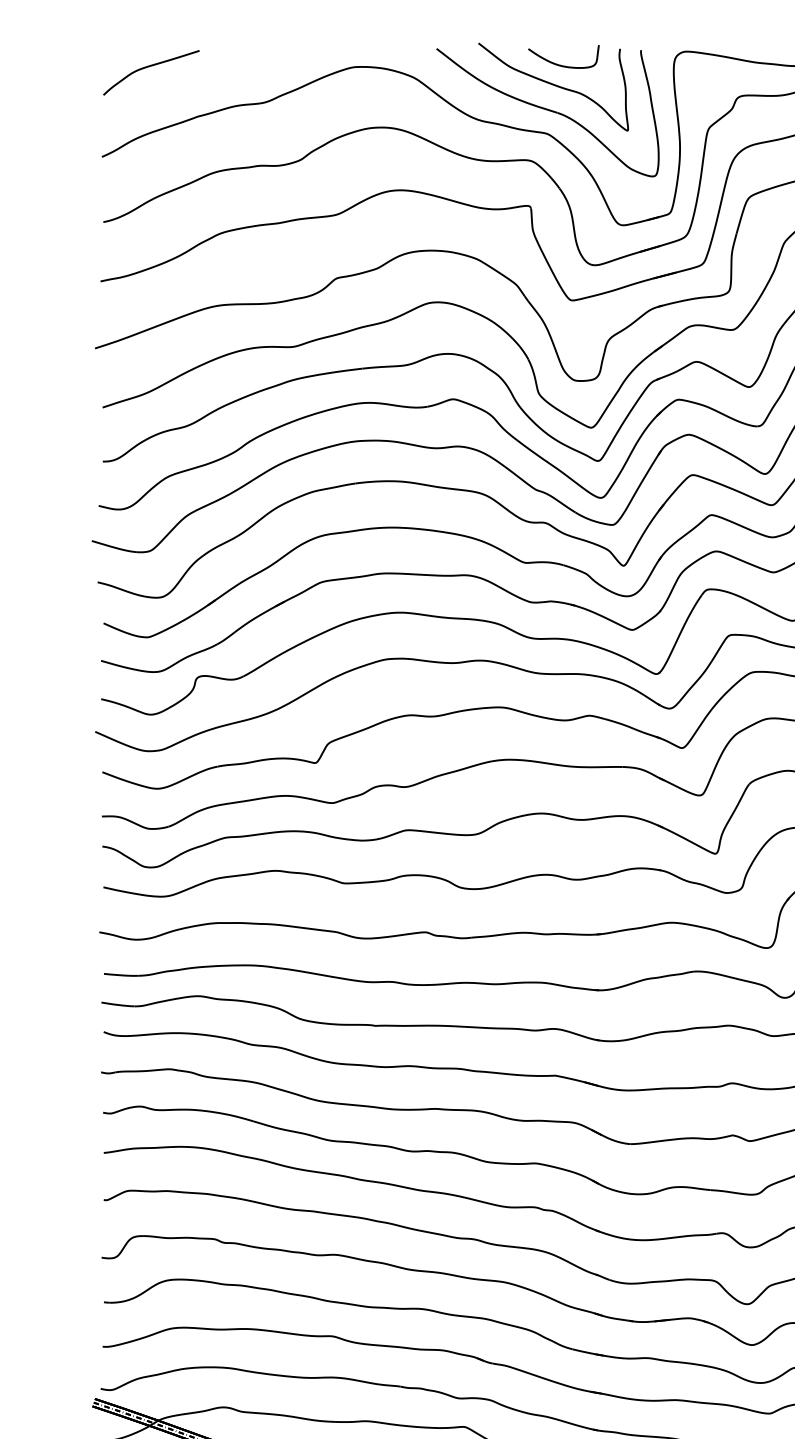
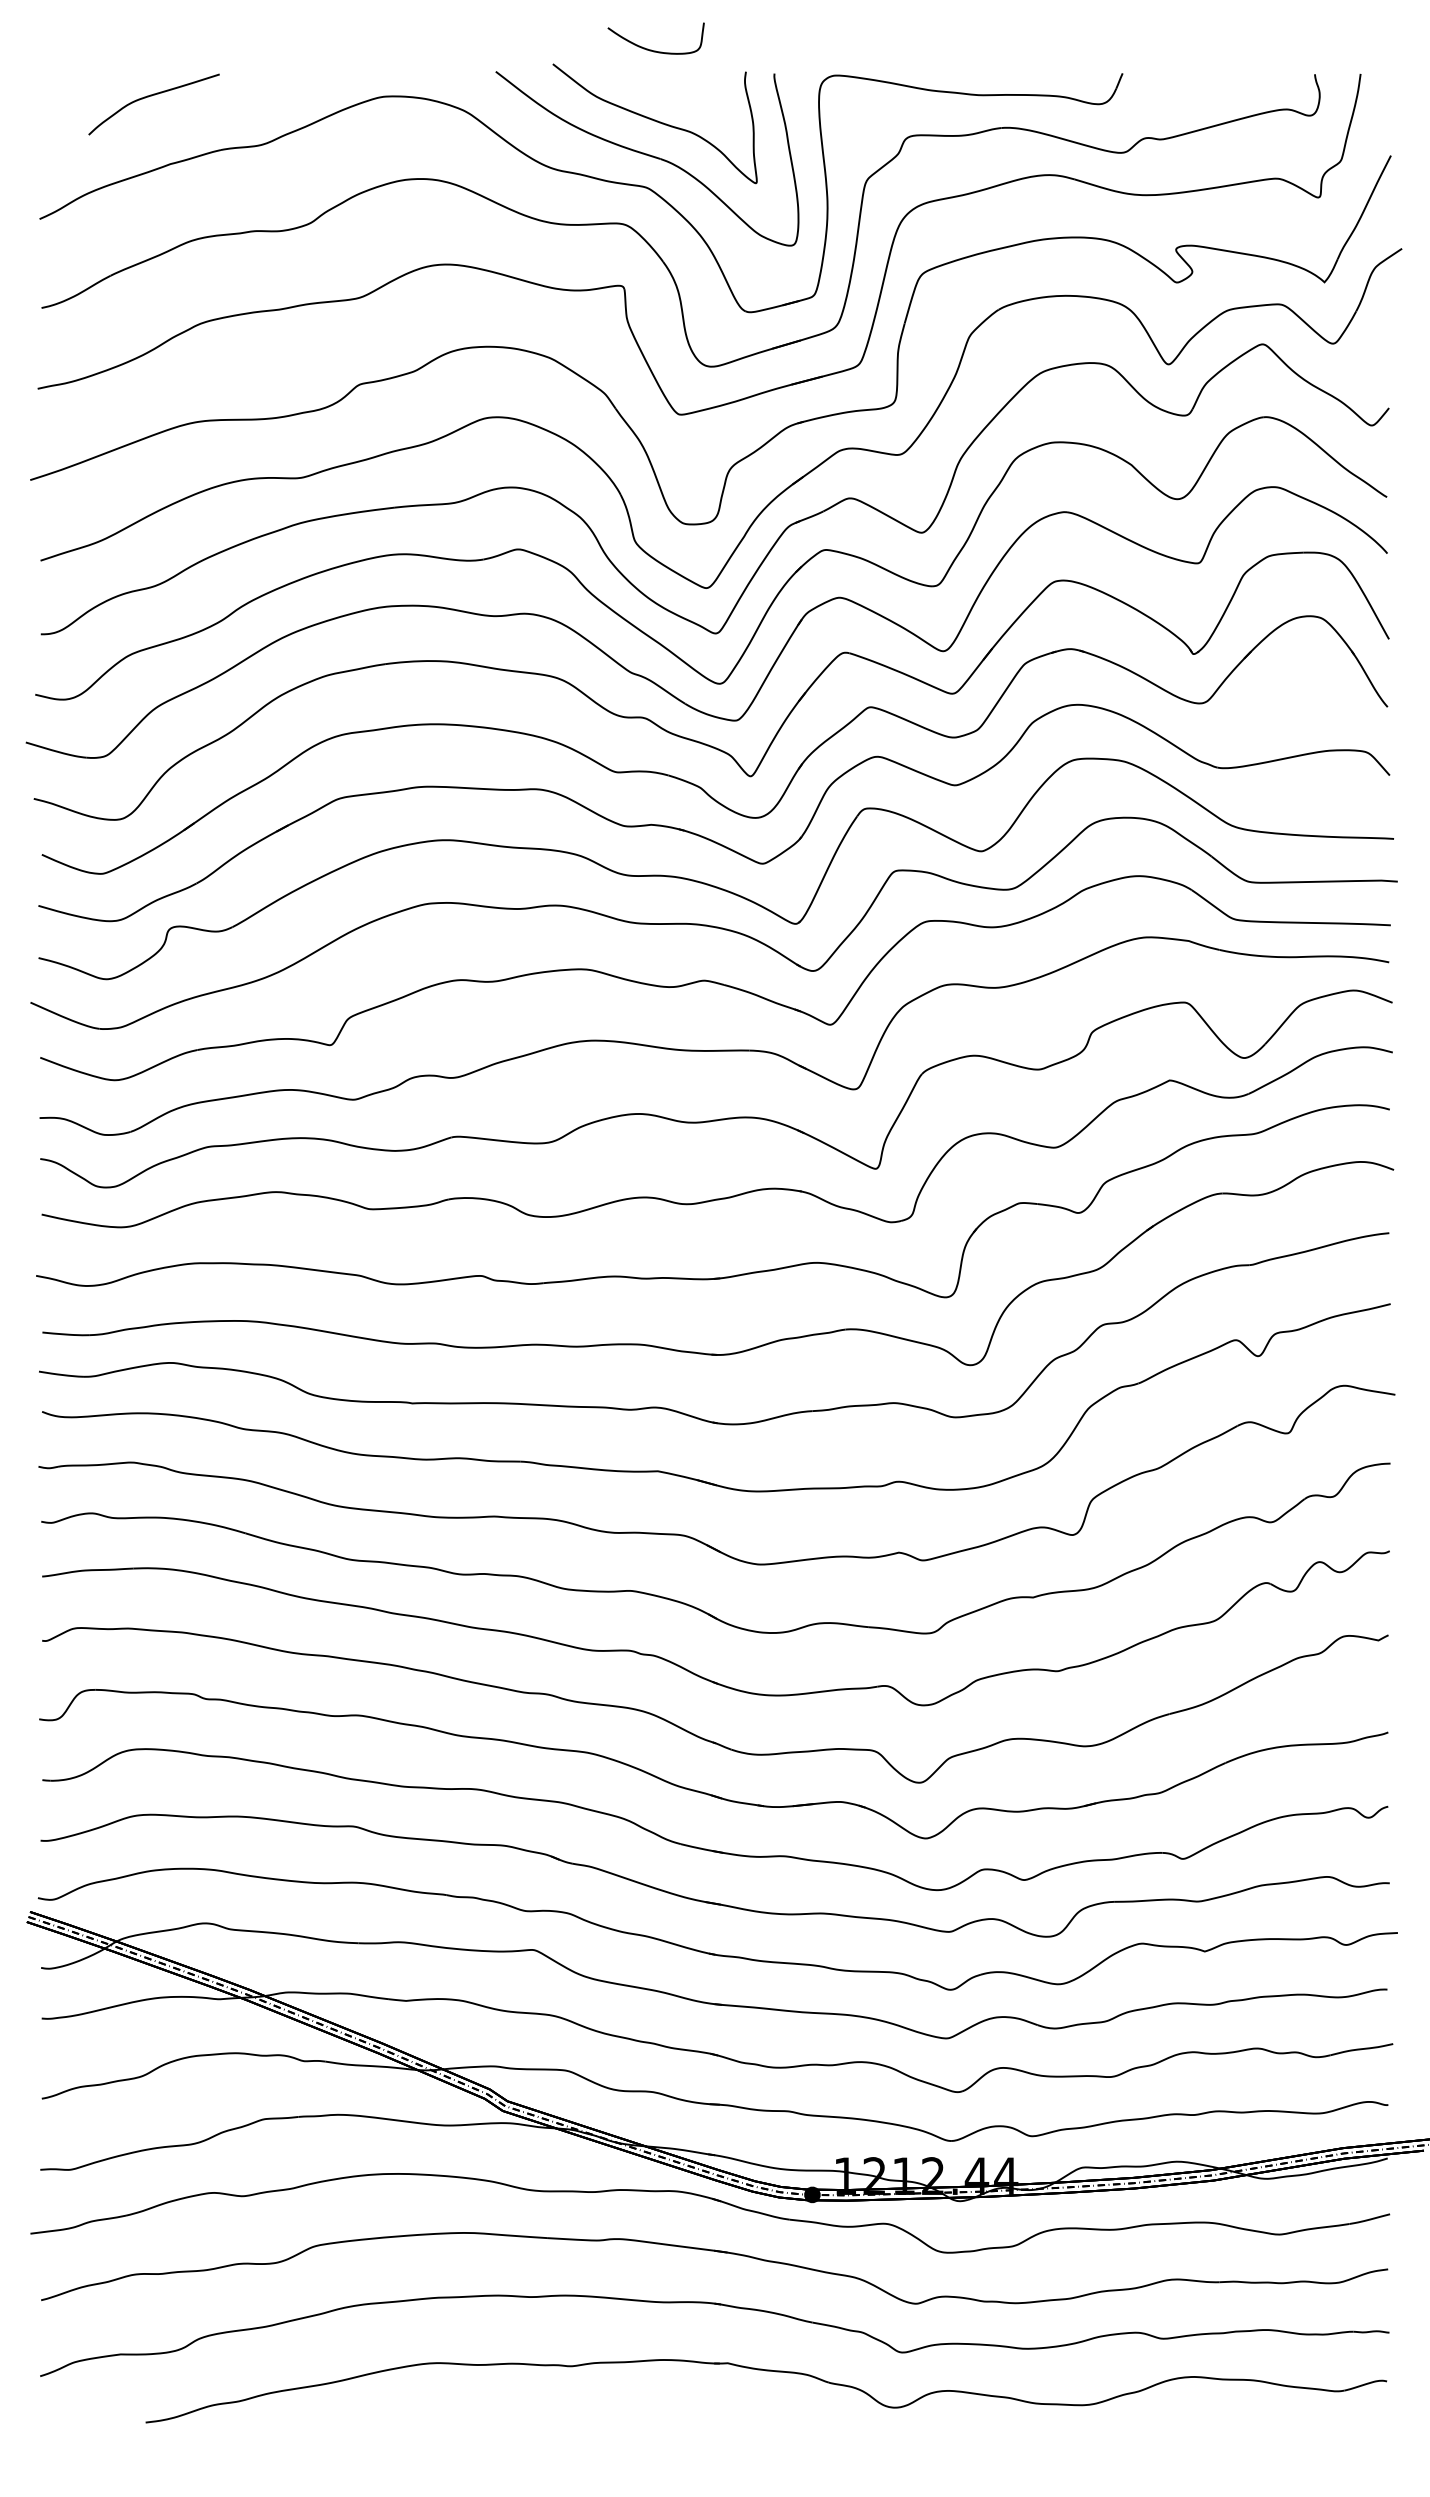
curve: (560, 64) -> (651, 49), moved
curve: (149, 67) -> (151, 96), moved

